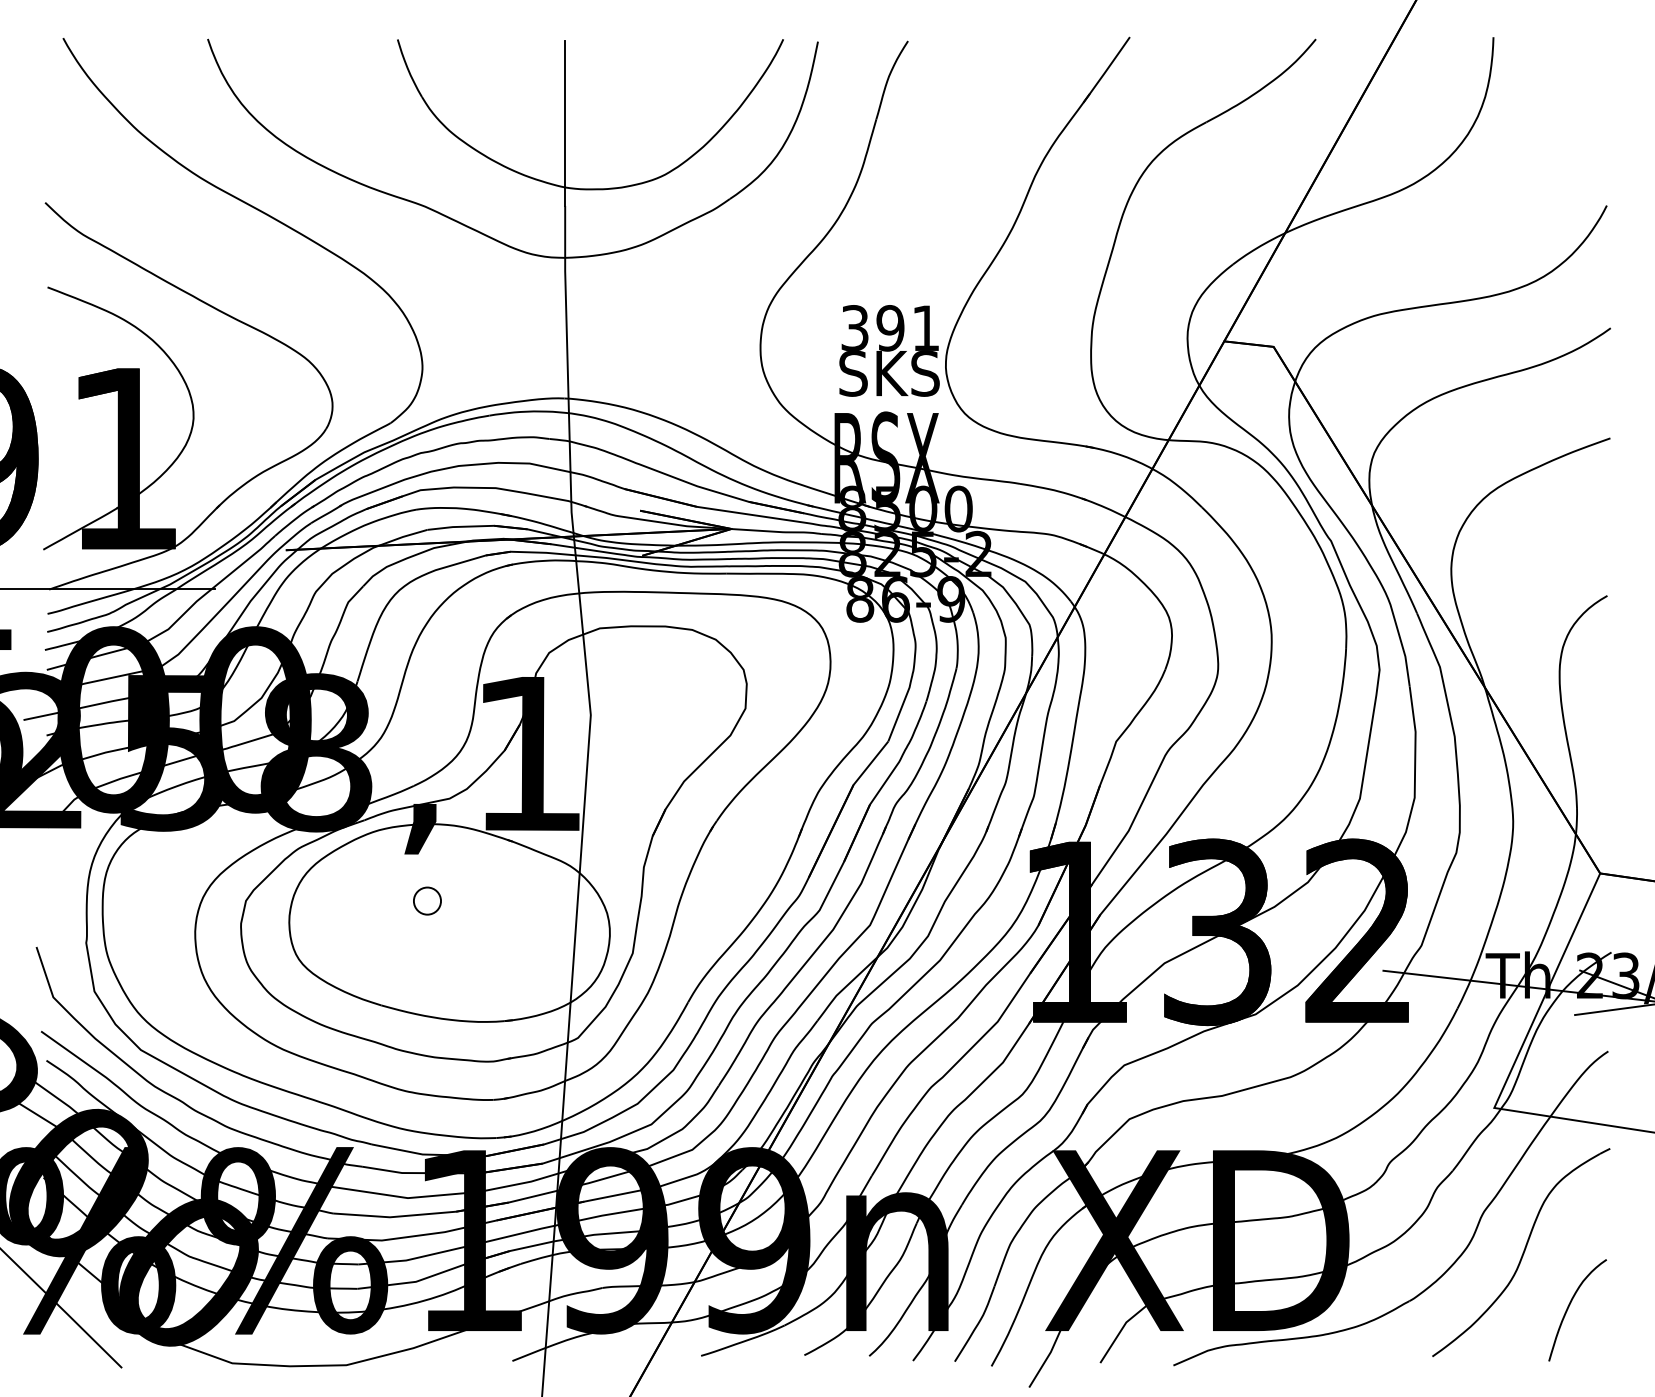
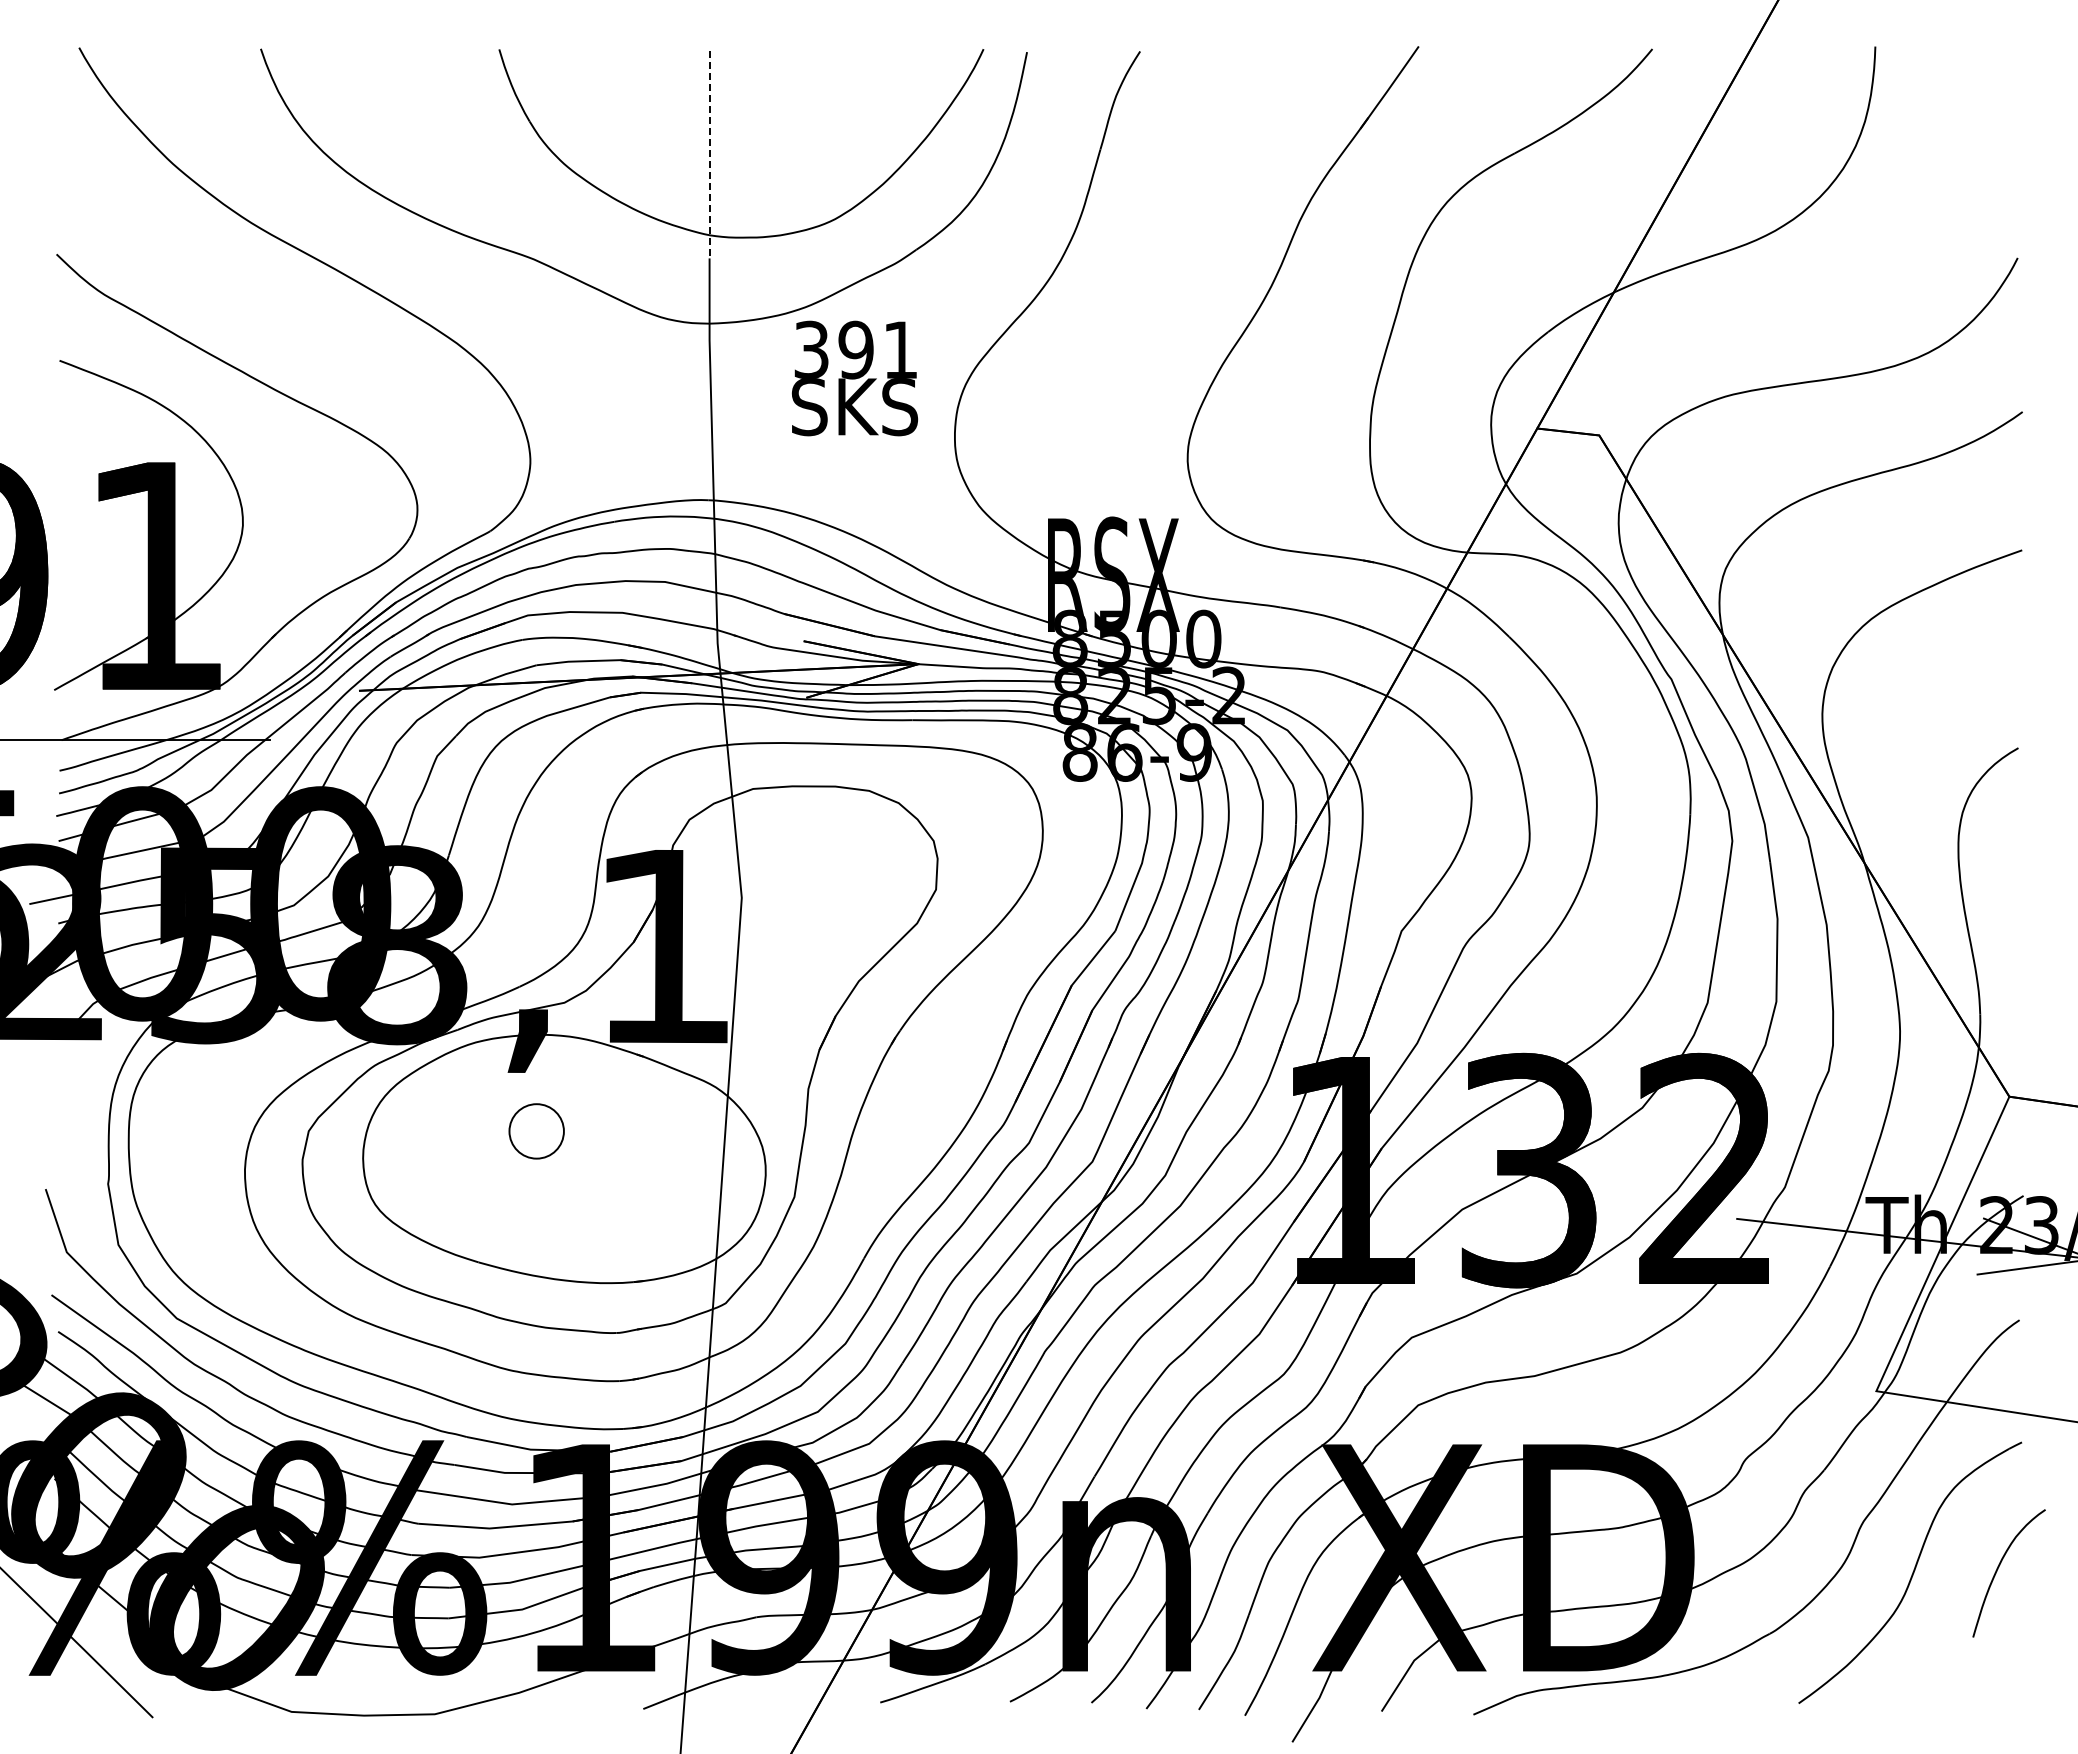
line: (565, 123) -> (709, 154), solid -> dashed
text: (889, 350) -> (854, 378), moved
part: (427, 901) -> (536, 1131), size x1.6
curve: (1569, 1307) -> (1998, 1569), moved

